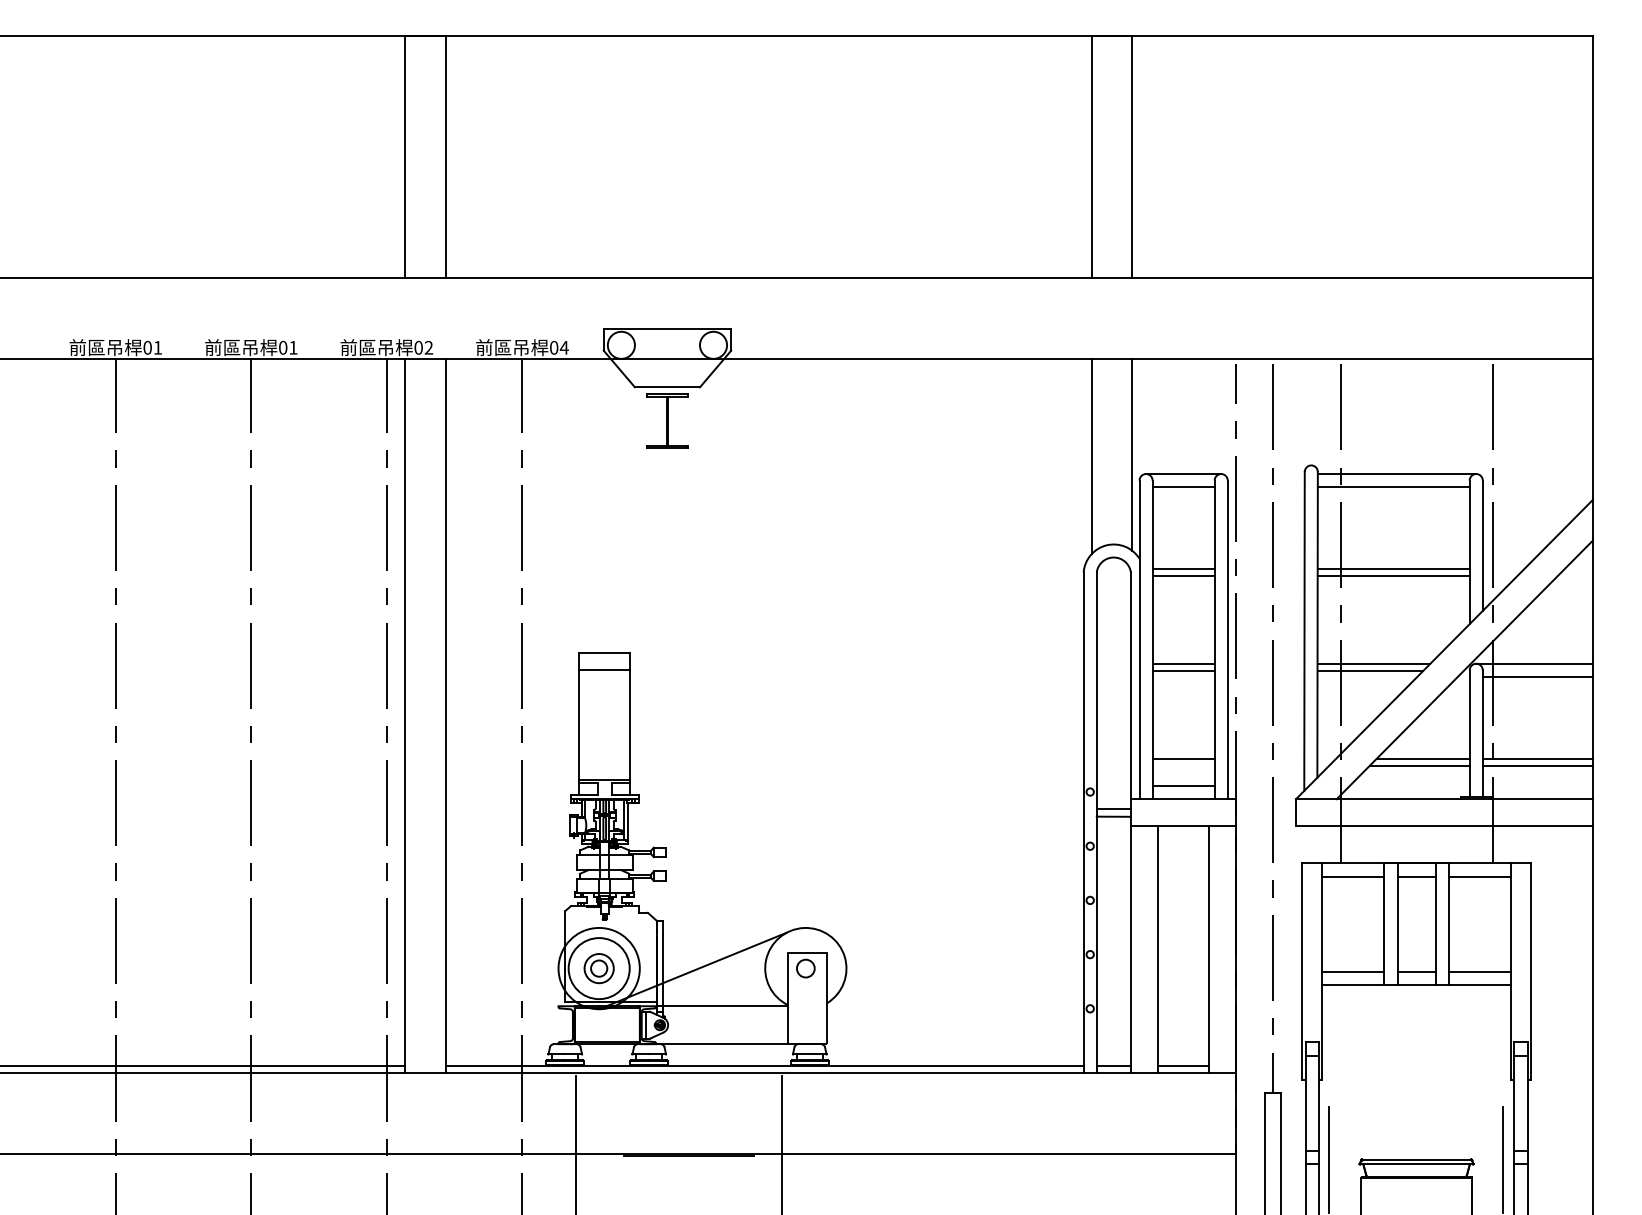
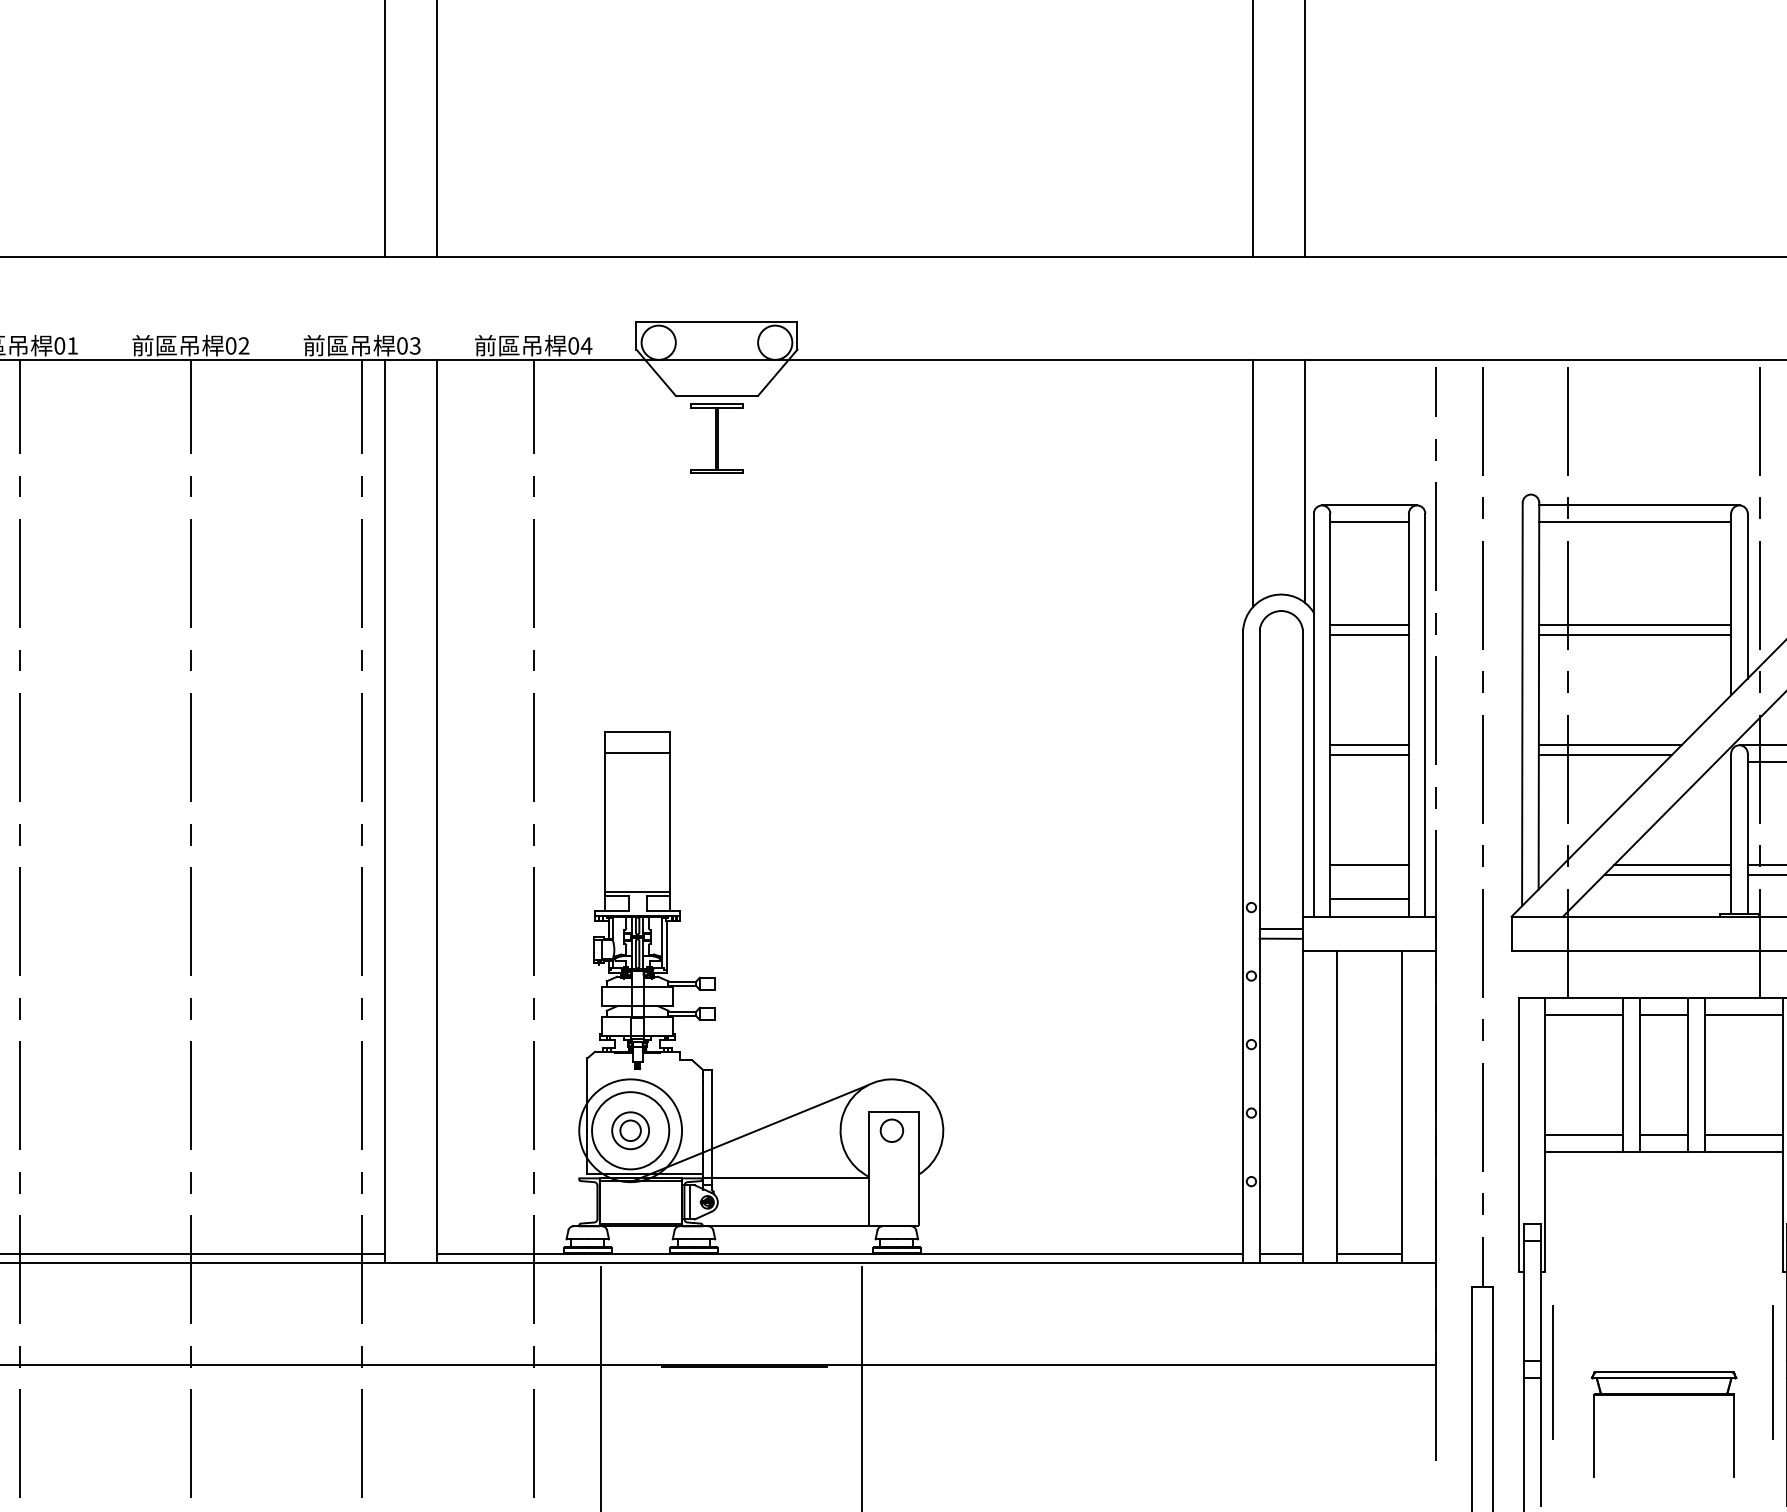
text: (293, 347) -> (244, 345), 01 -> 02
text: (428, 347) -> (414, 345), 02 -> 03

